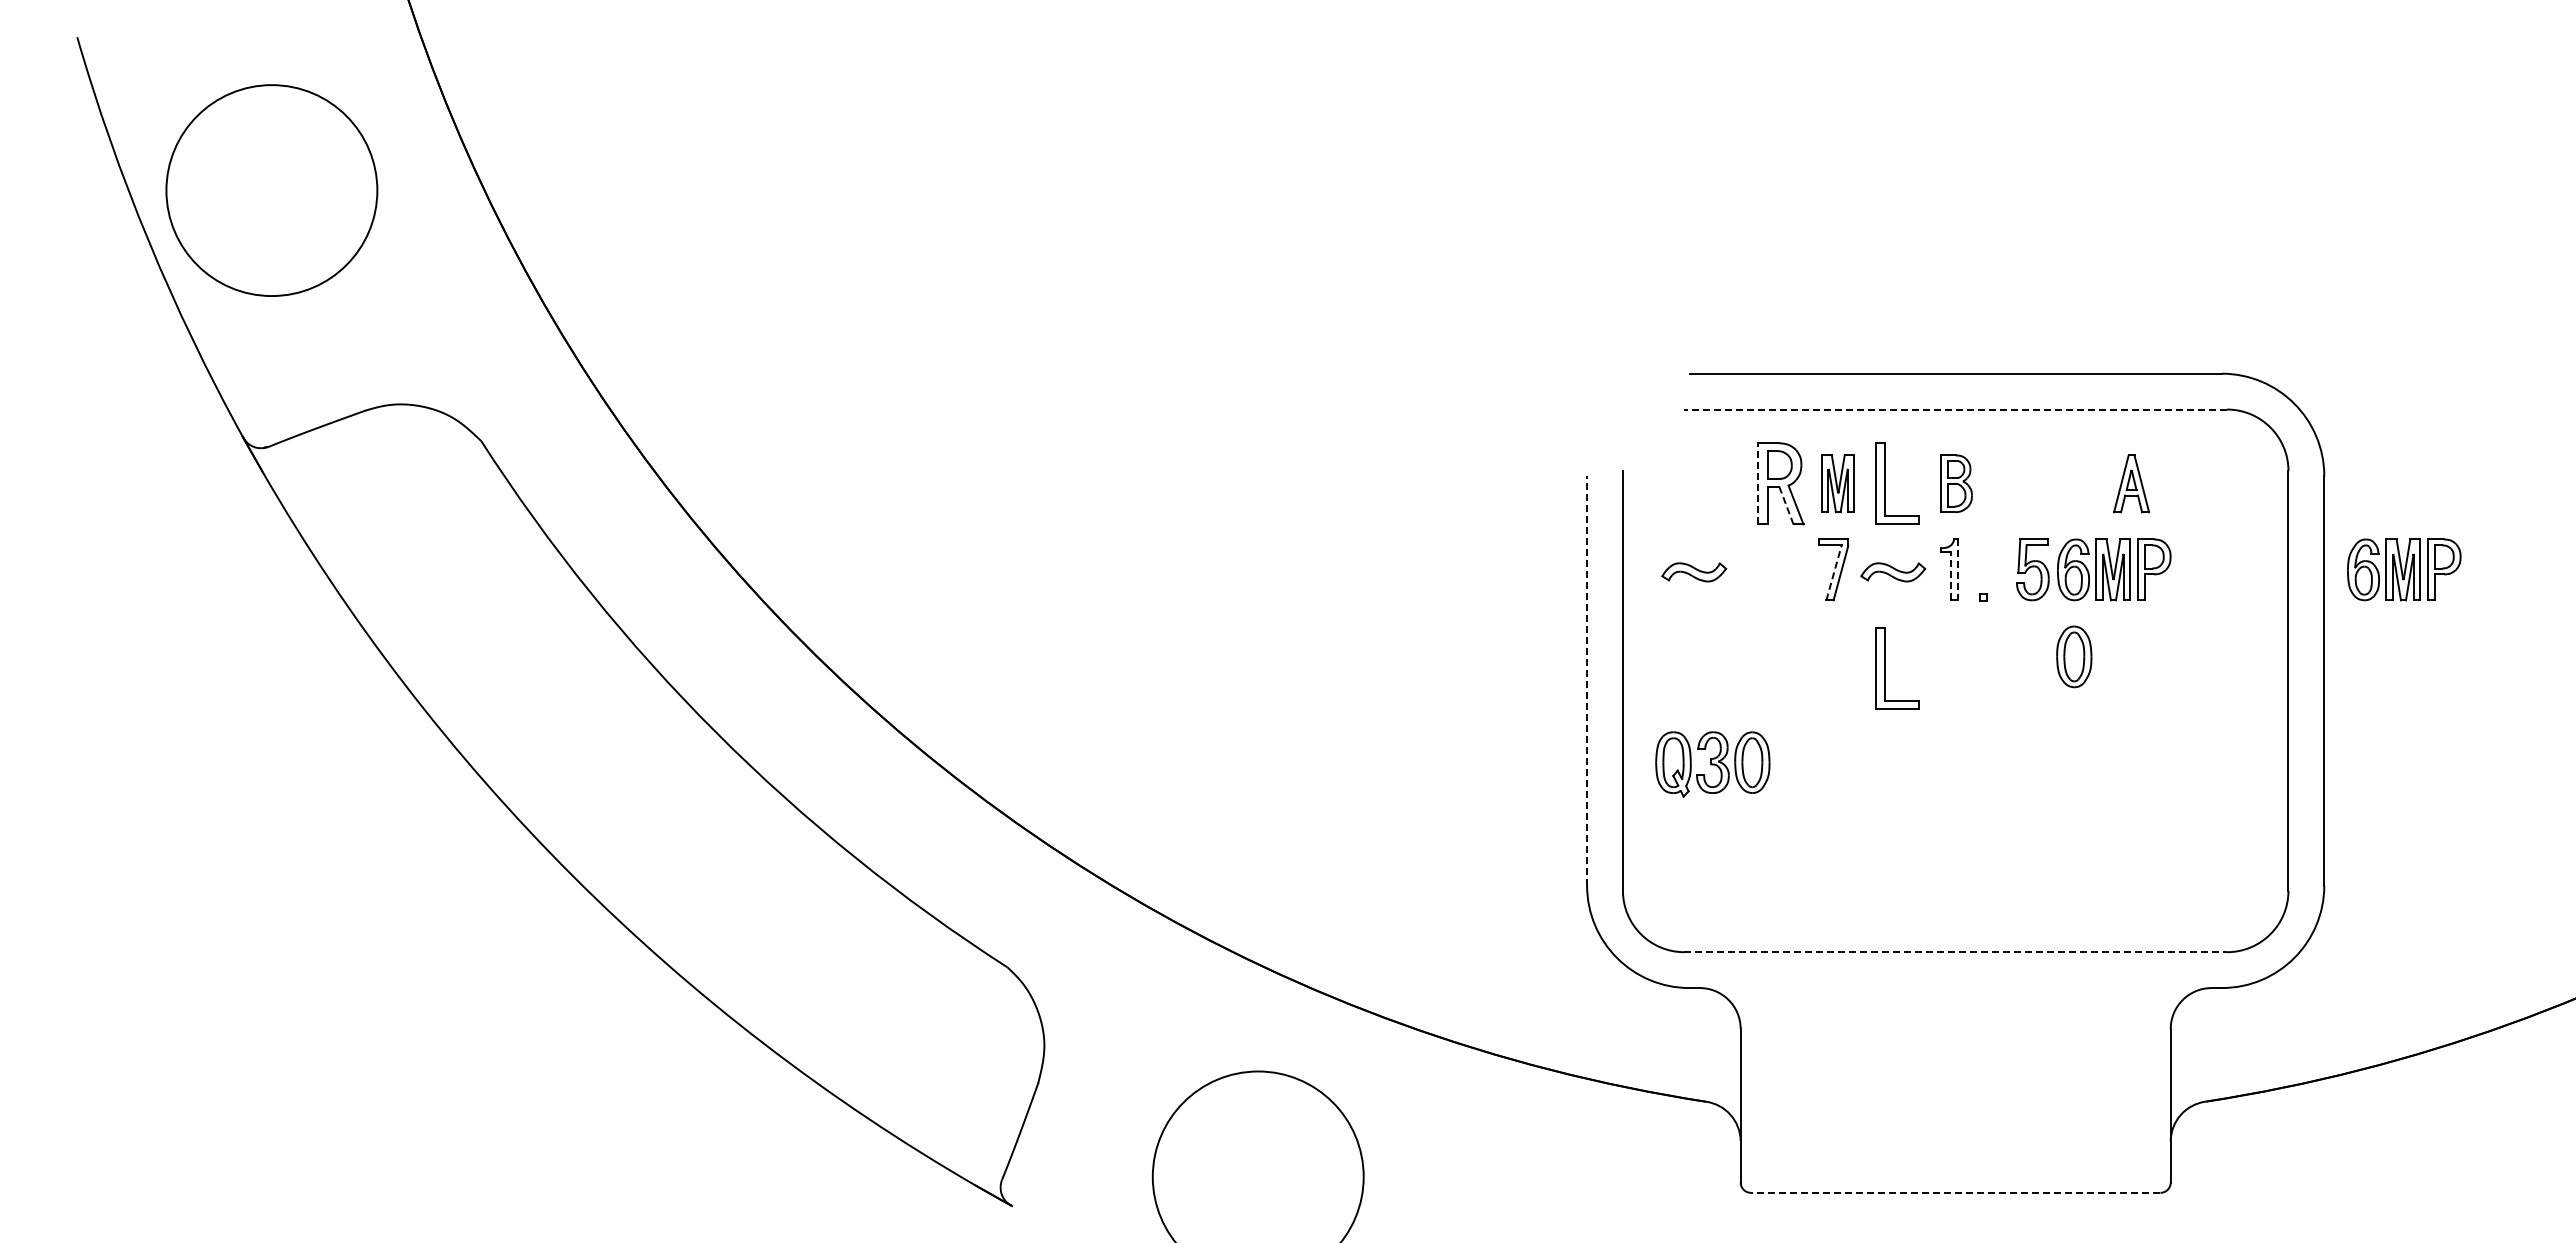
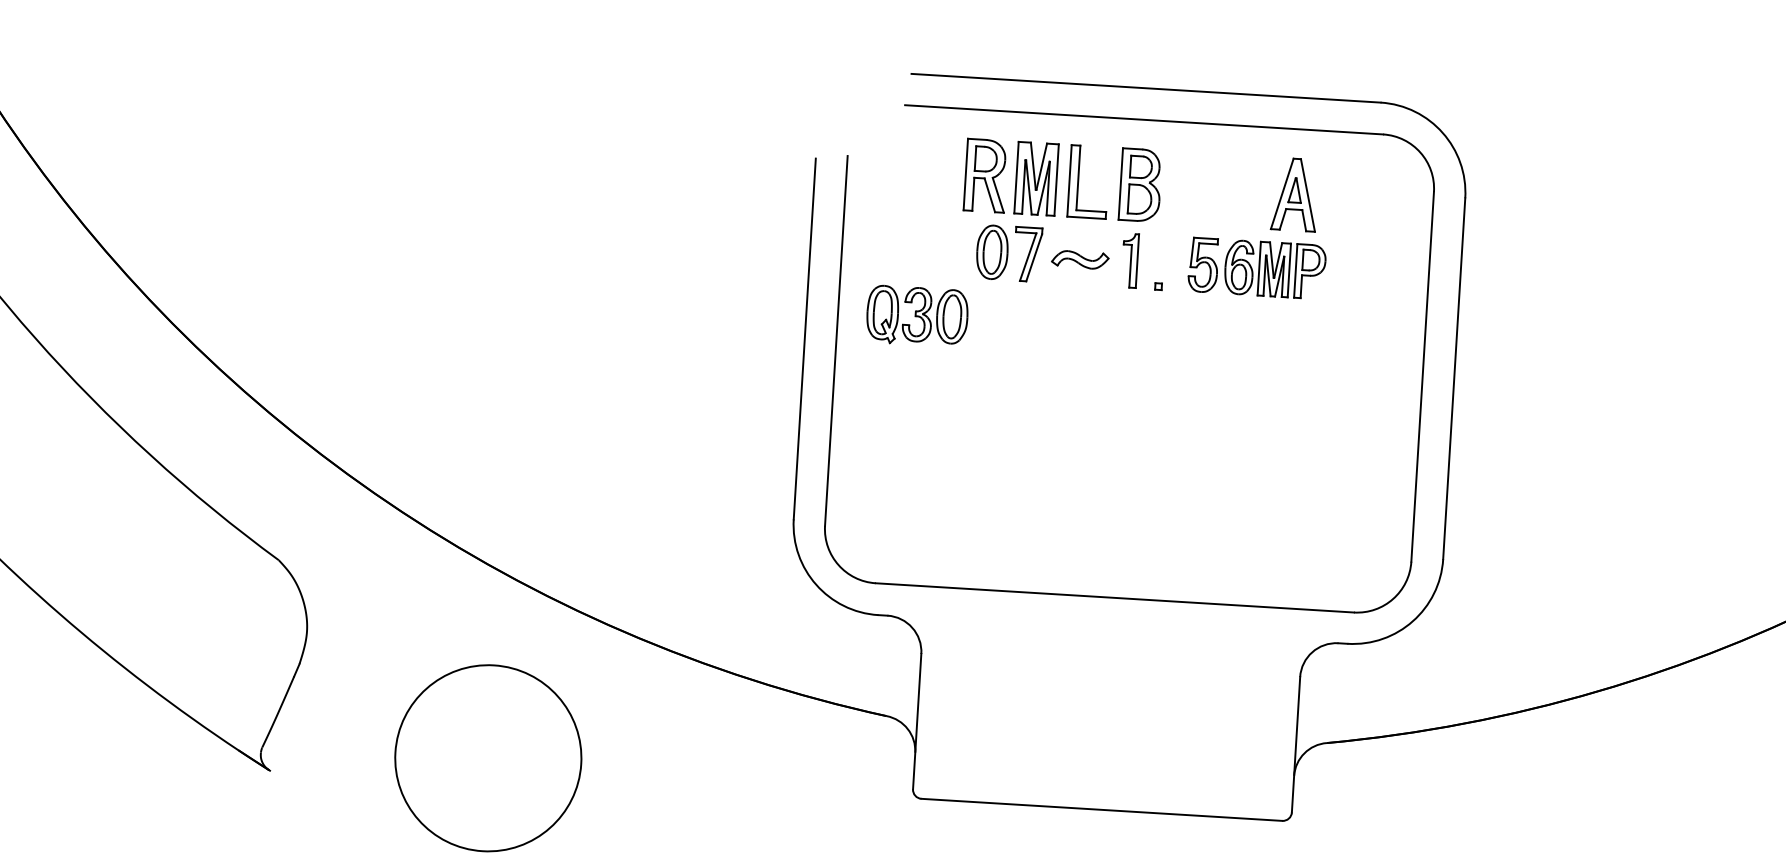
line: (1955, 409) -> (1143, 119), dashed -> solid
line: (1757, 483) -> (965, 174), dashed -> solid
part: (1837, 483) -> (1036, 178), size x1.43
part: (1956, 483) -> (1140, 185), size x1.43
part: (2131, 483) -> (1295, 194), size x1.43
line: (1786, 505) -> (989, 195), dashed -> solid
part: (2404, 569) -> (1530, 284), removed
line: (1957, 570) -> (1137, 261), dashed -> solid
part: (1694, 572) -> (905, 249), removed
line: (1834, 572) -> (1028, 256), dashed -> solid
line: (1950, 575) -> (1130, 265), dashed -> solid
part: (2074, 656) -> (992, 252), moved
part: (1885, 668) -> (1068, 344), removed
line: (1587, 680) -> (805, 338), dashed -> solid
part: (1712, 764) -> (917, 316), moved
line: (1956, 952) -> (1115, 598), dashed -> solid
line: (1955, 1192) -> (1101, 809), dashed -> solid

